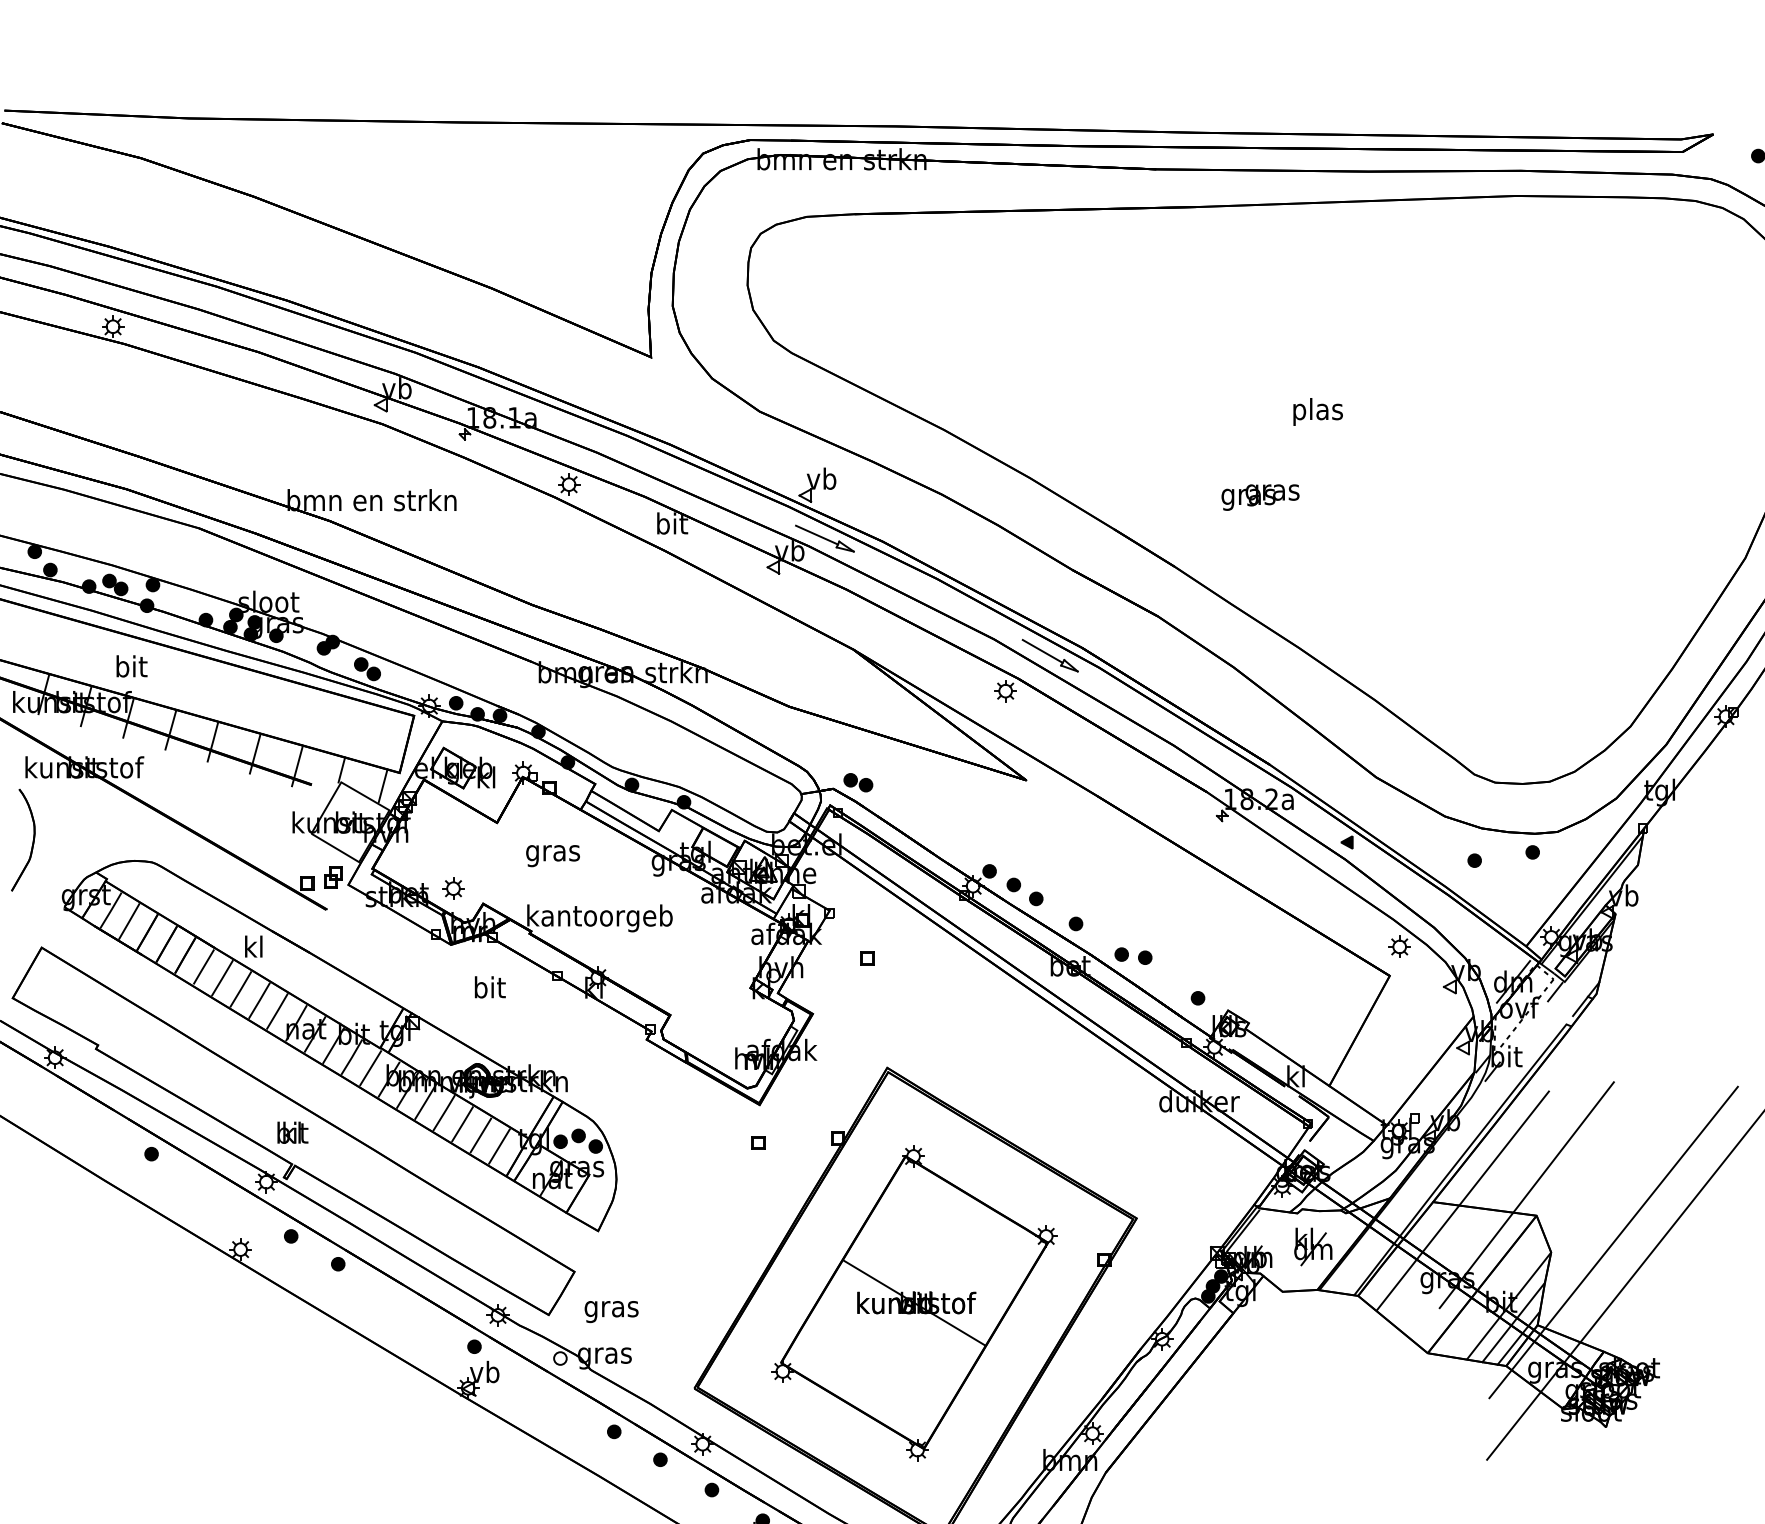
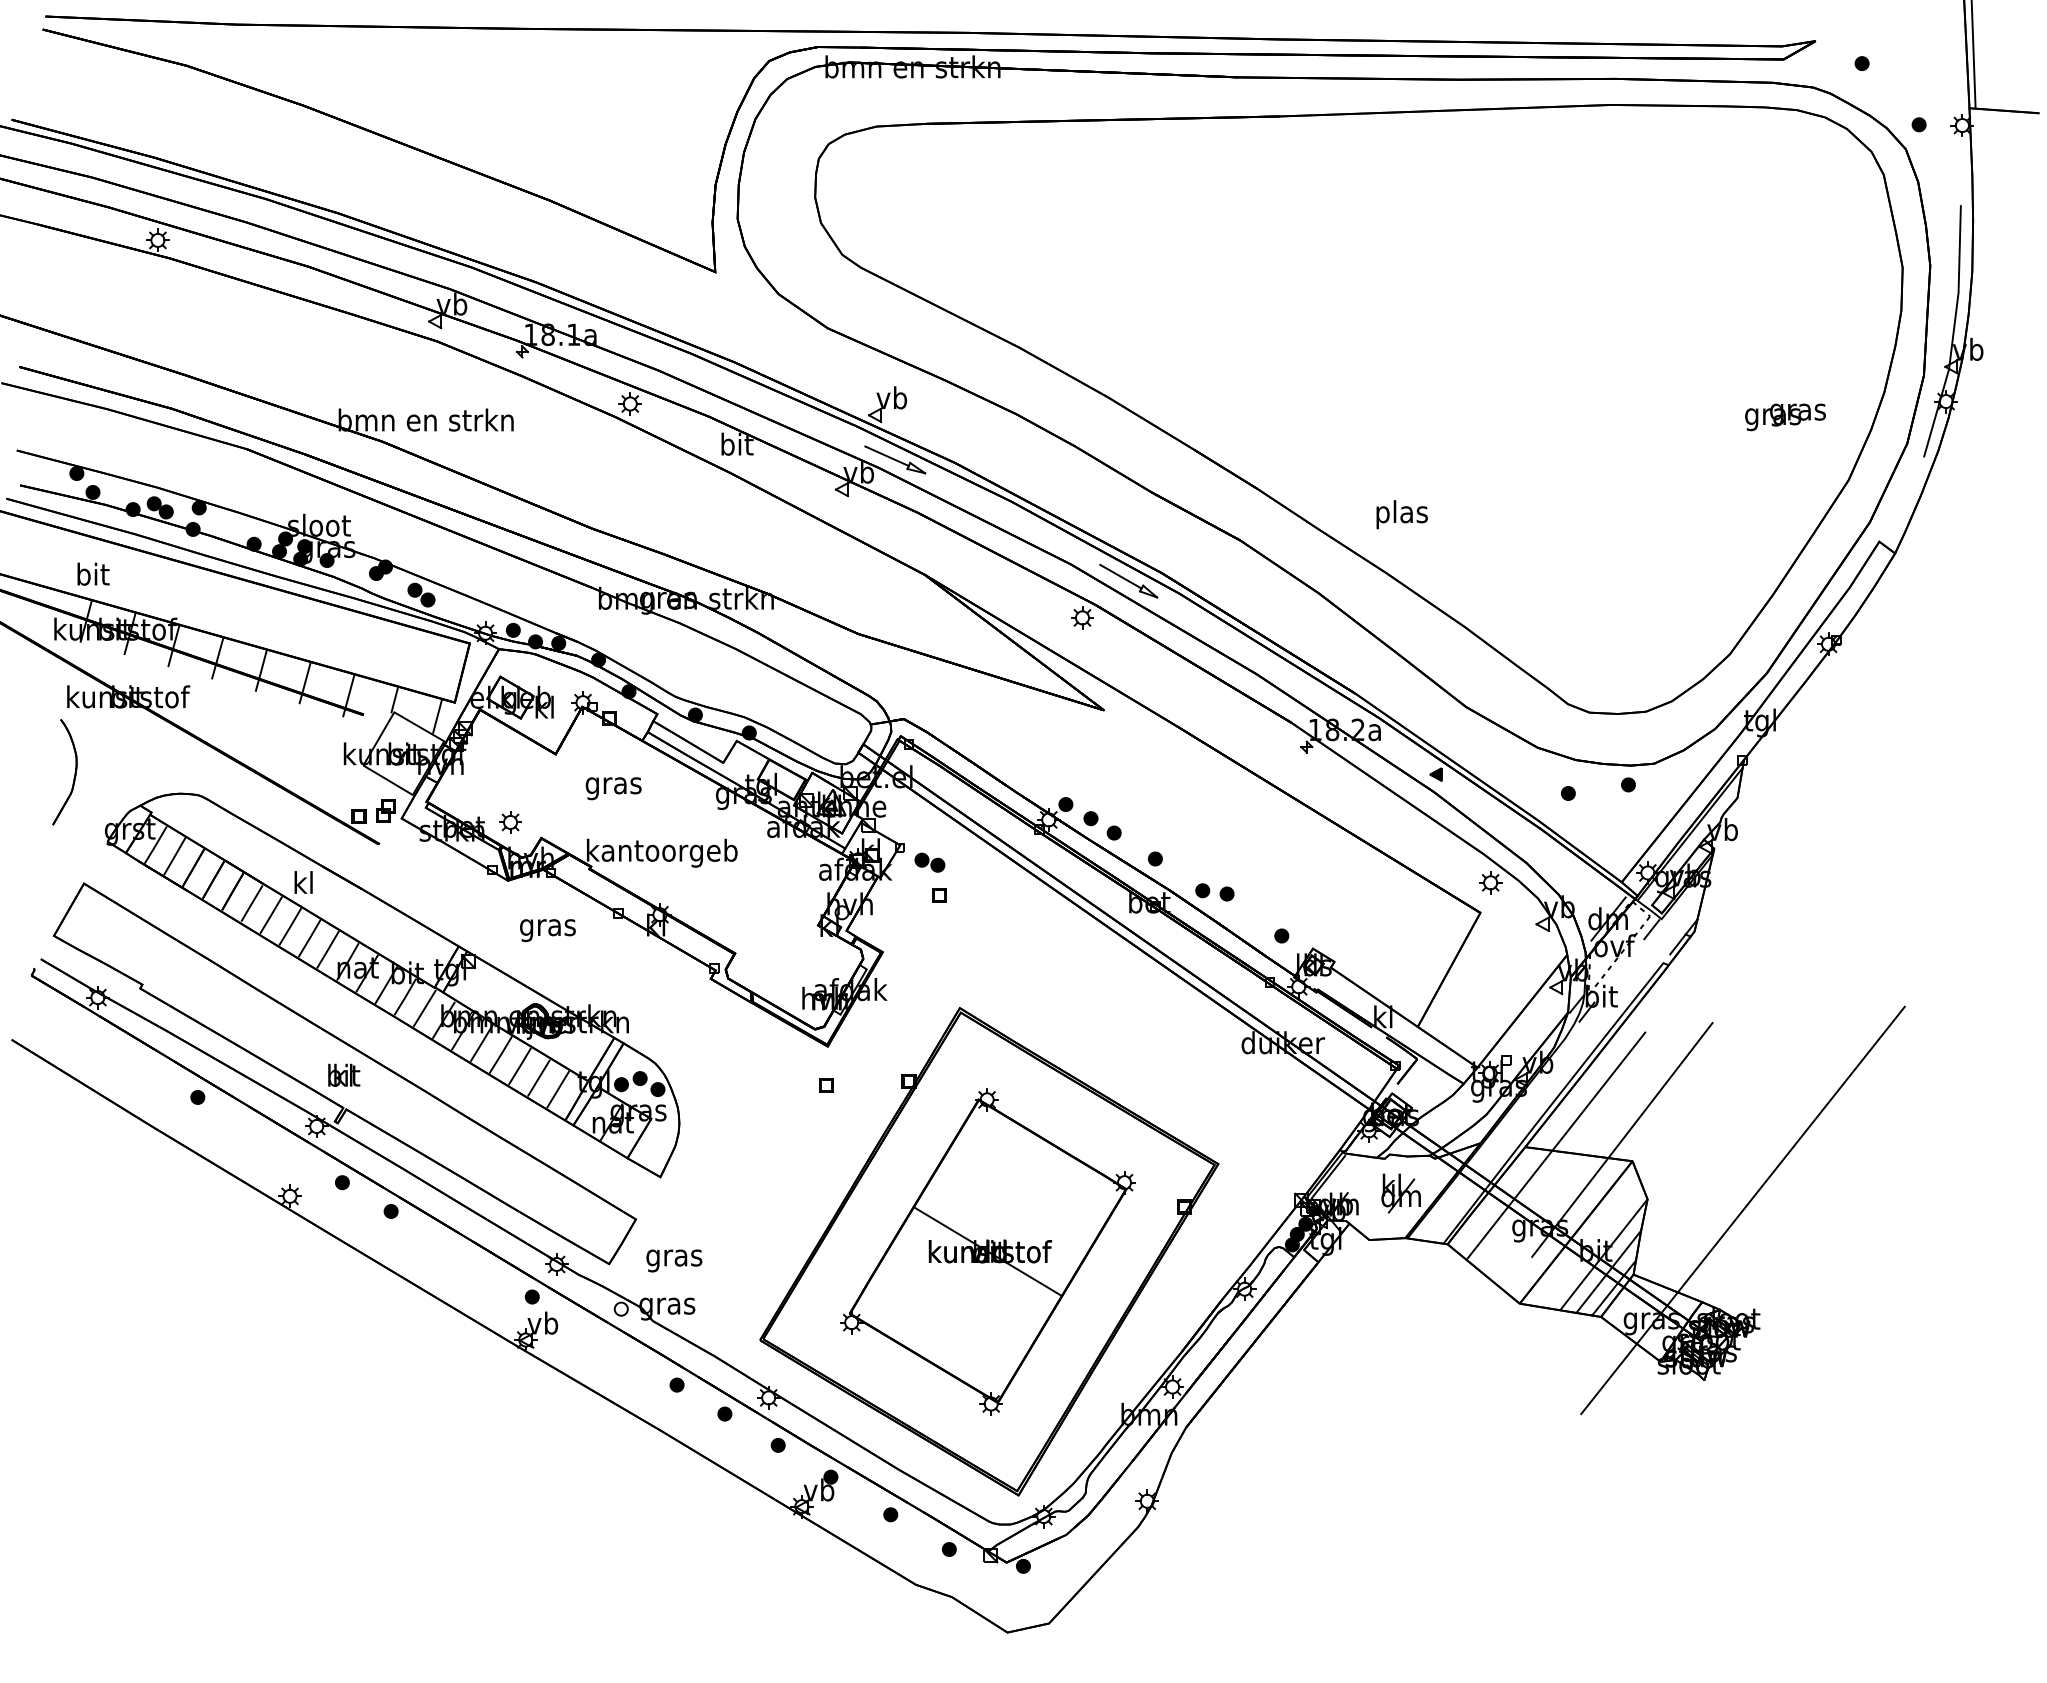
text: (1317, 411) -> (1401, 514), moved
text: (1260, 497) -> (1785, 417), moved
text: (131, 665) -> (93, 573), moved
part: (857, 782) -> (929, 862), moved
text: (489, 990) -> (547, 927), bit -> gras
line: (1612, 1242) -> (1711, 1188), removed

